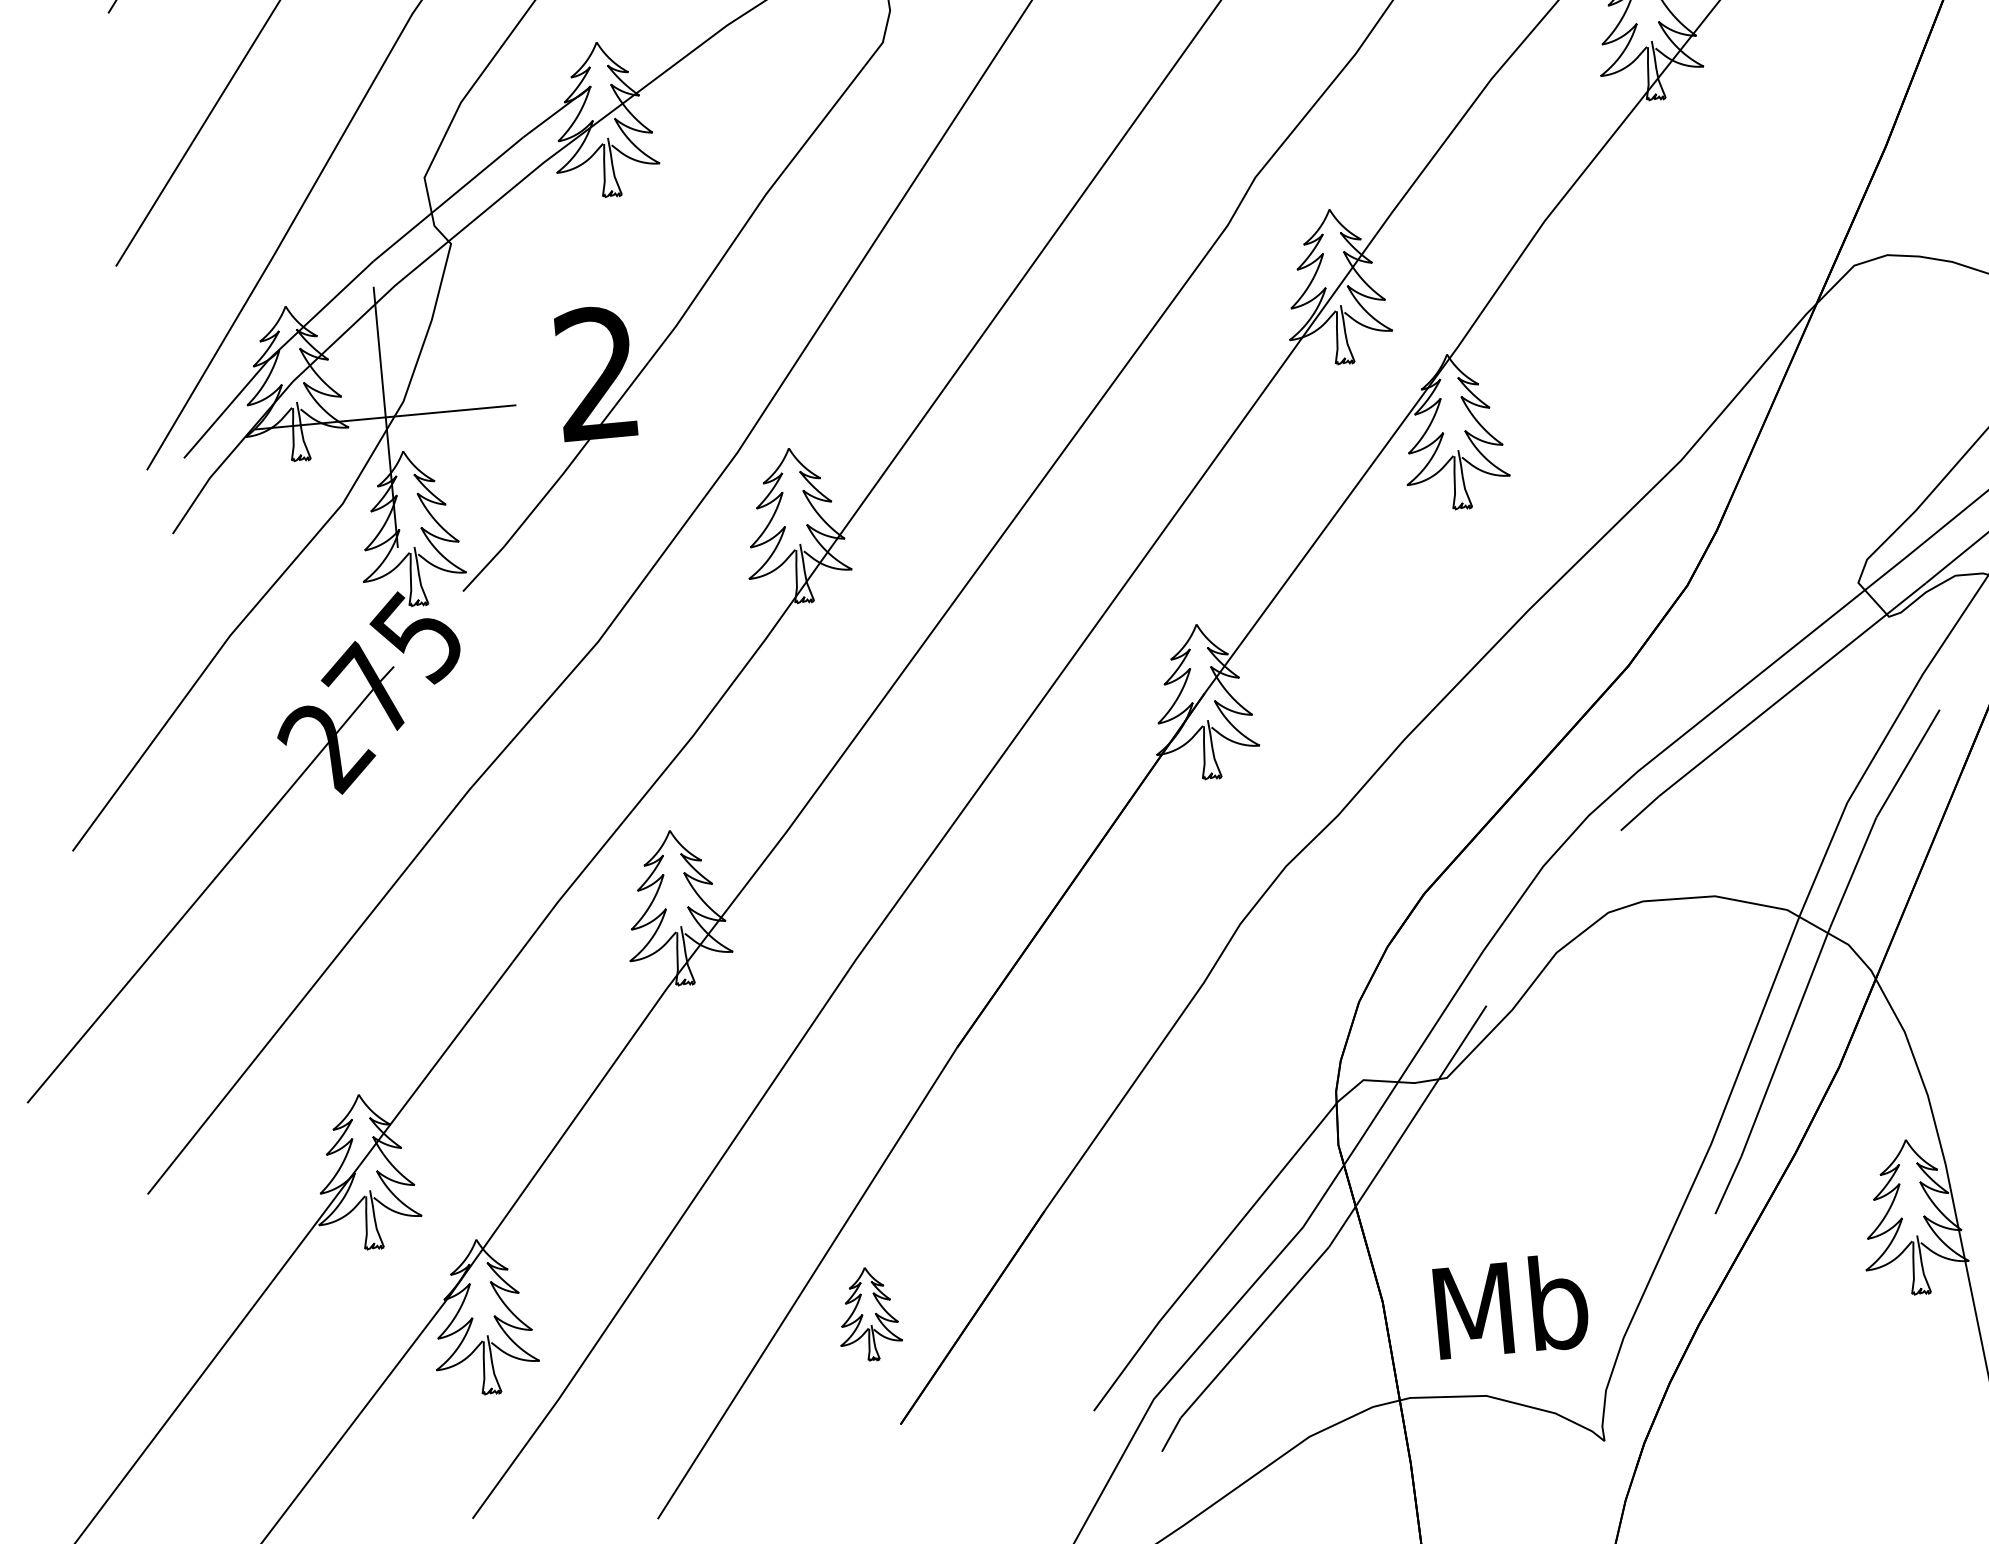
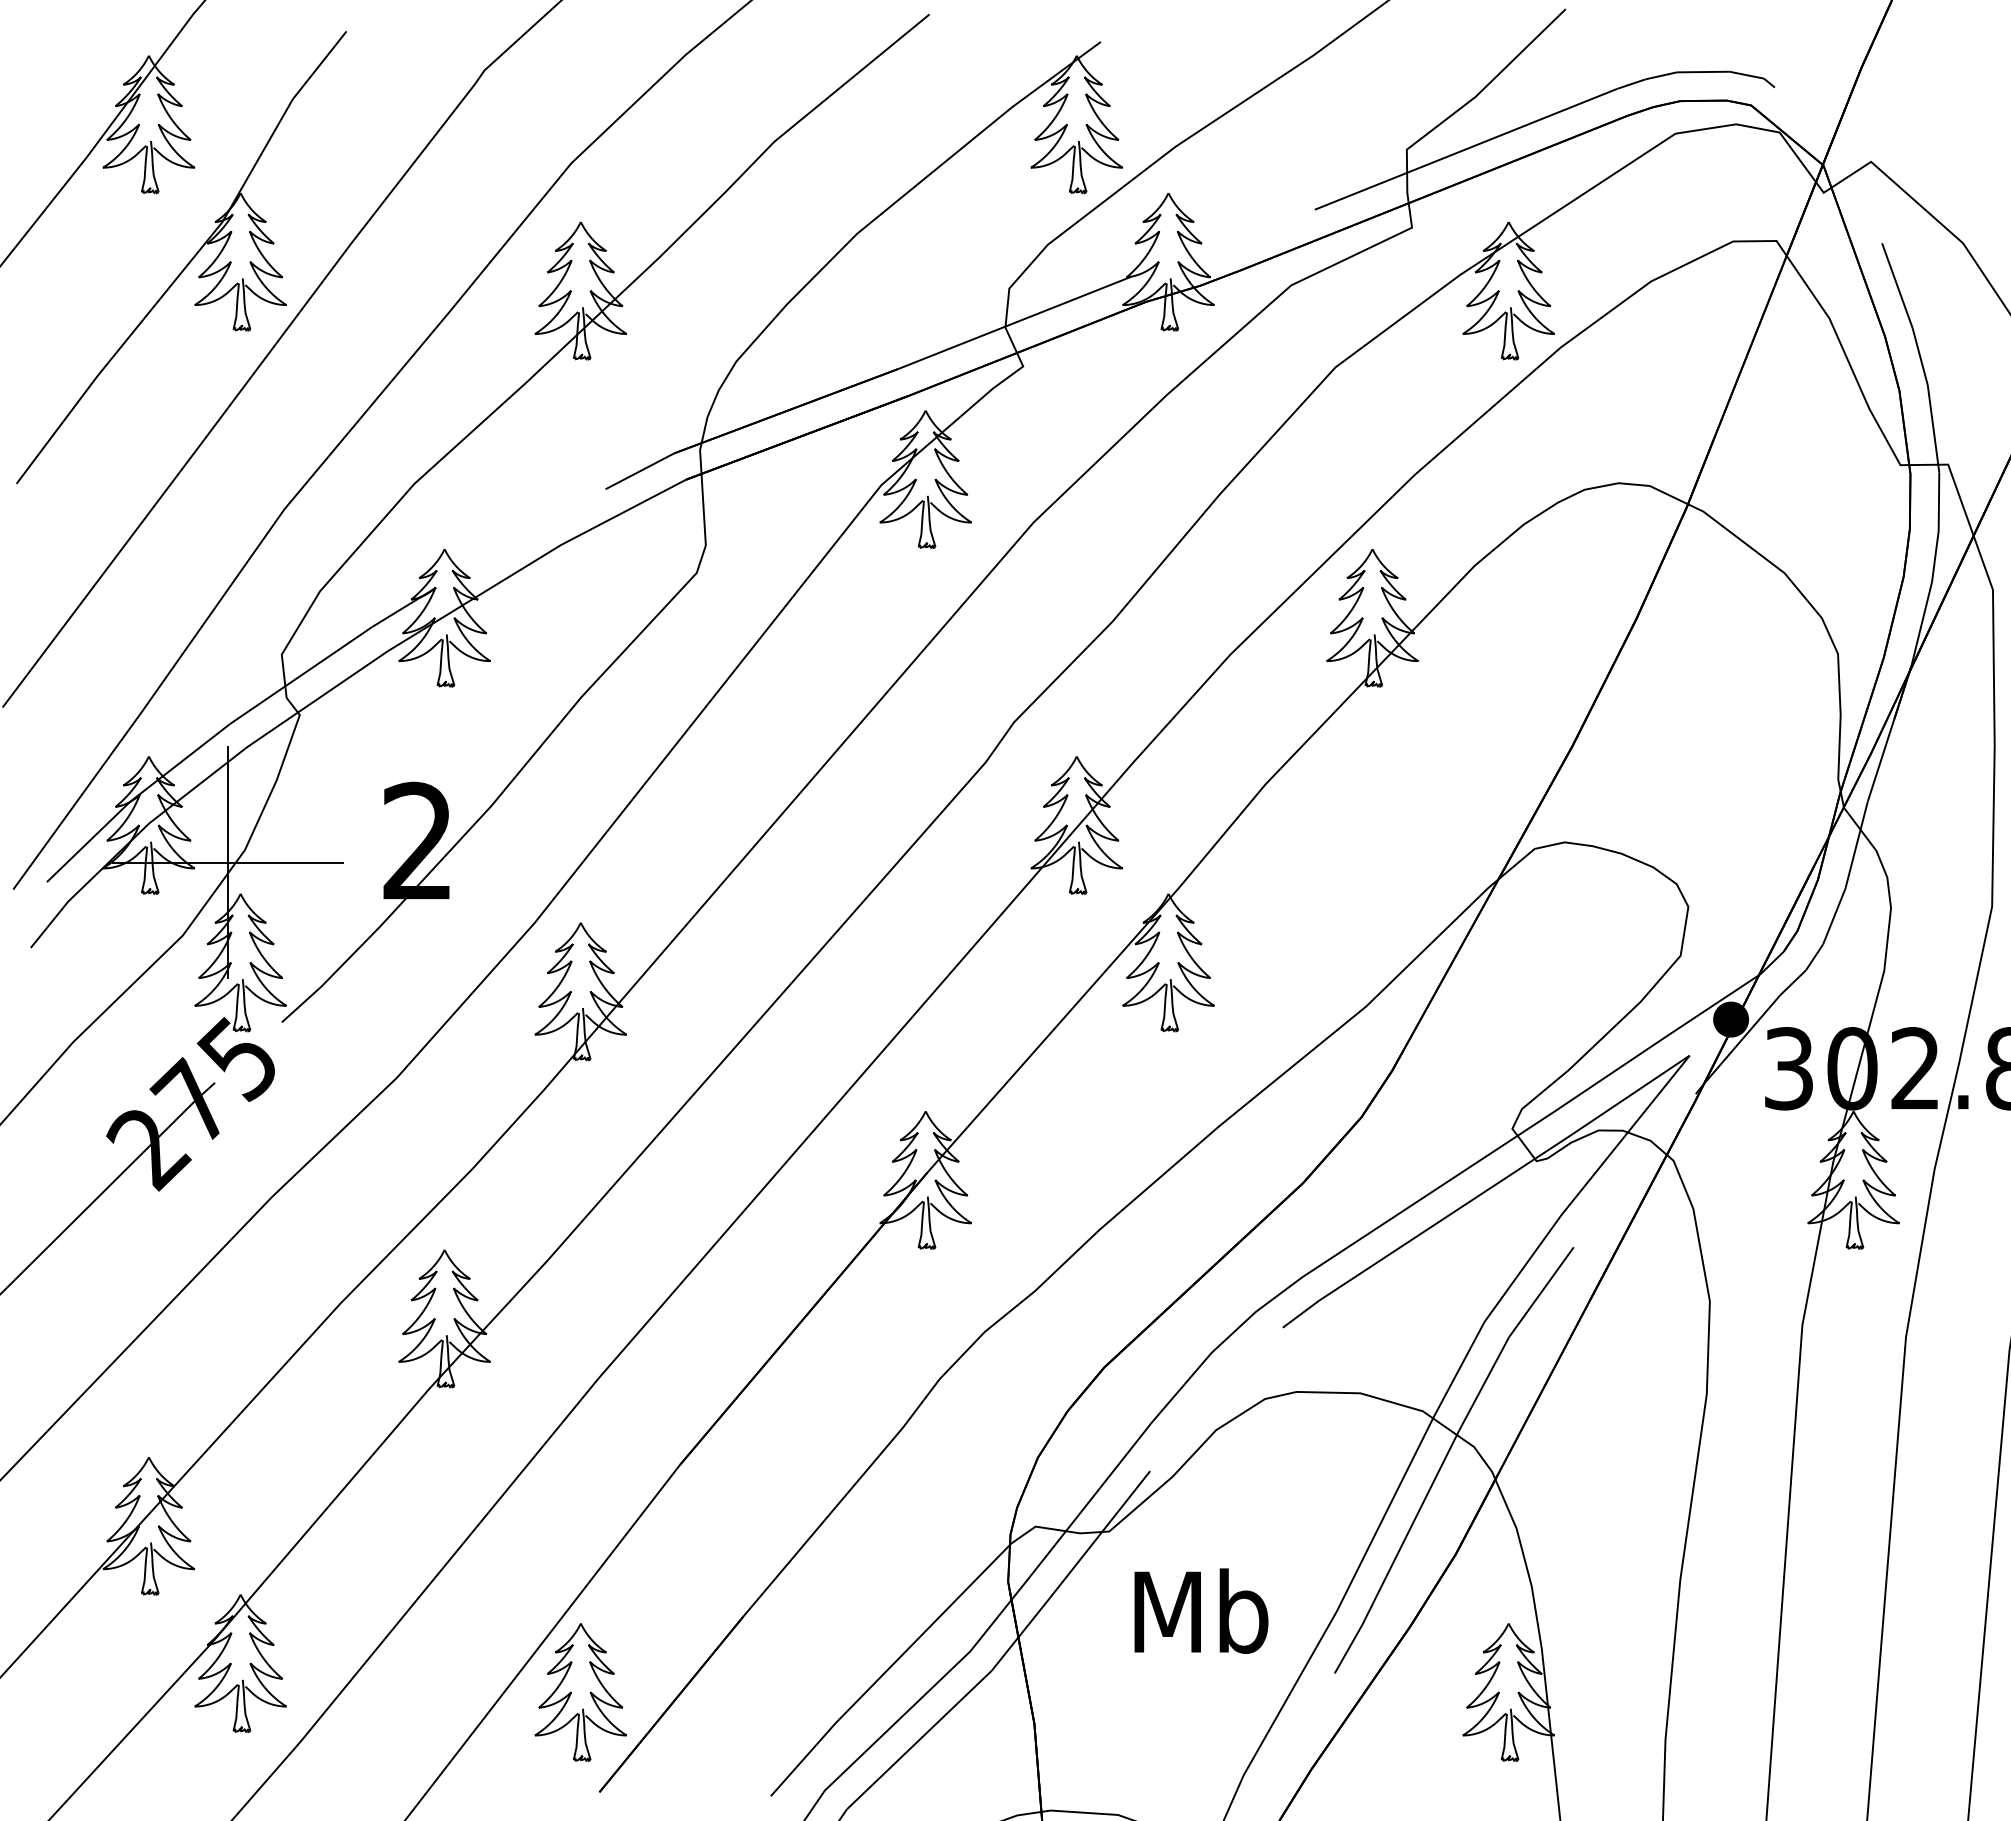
text: (1511, 1305) -> (1201, 1610), moved
part: (868, 1314) -> (580, 1692), size x1.67

